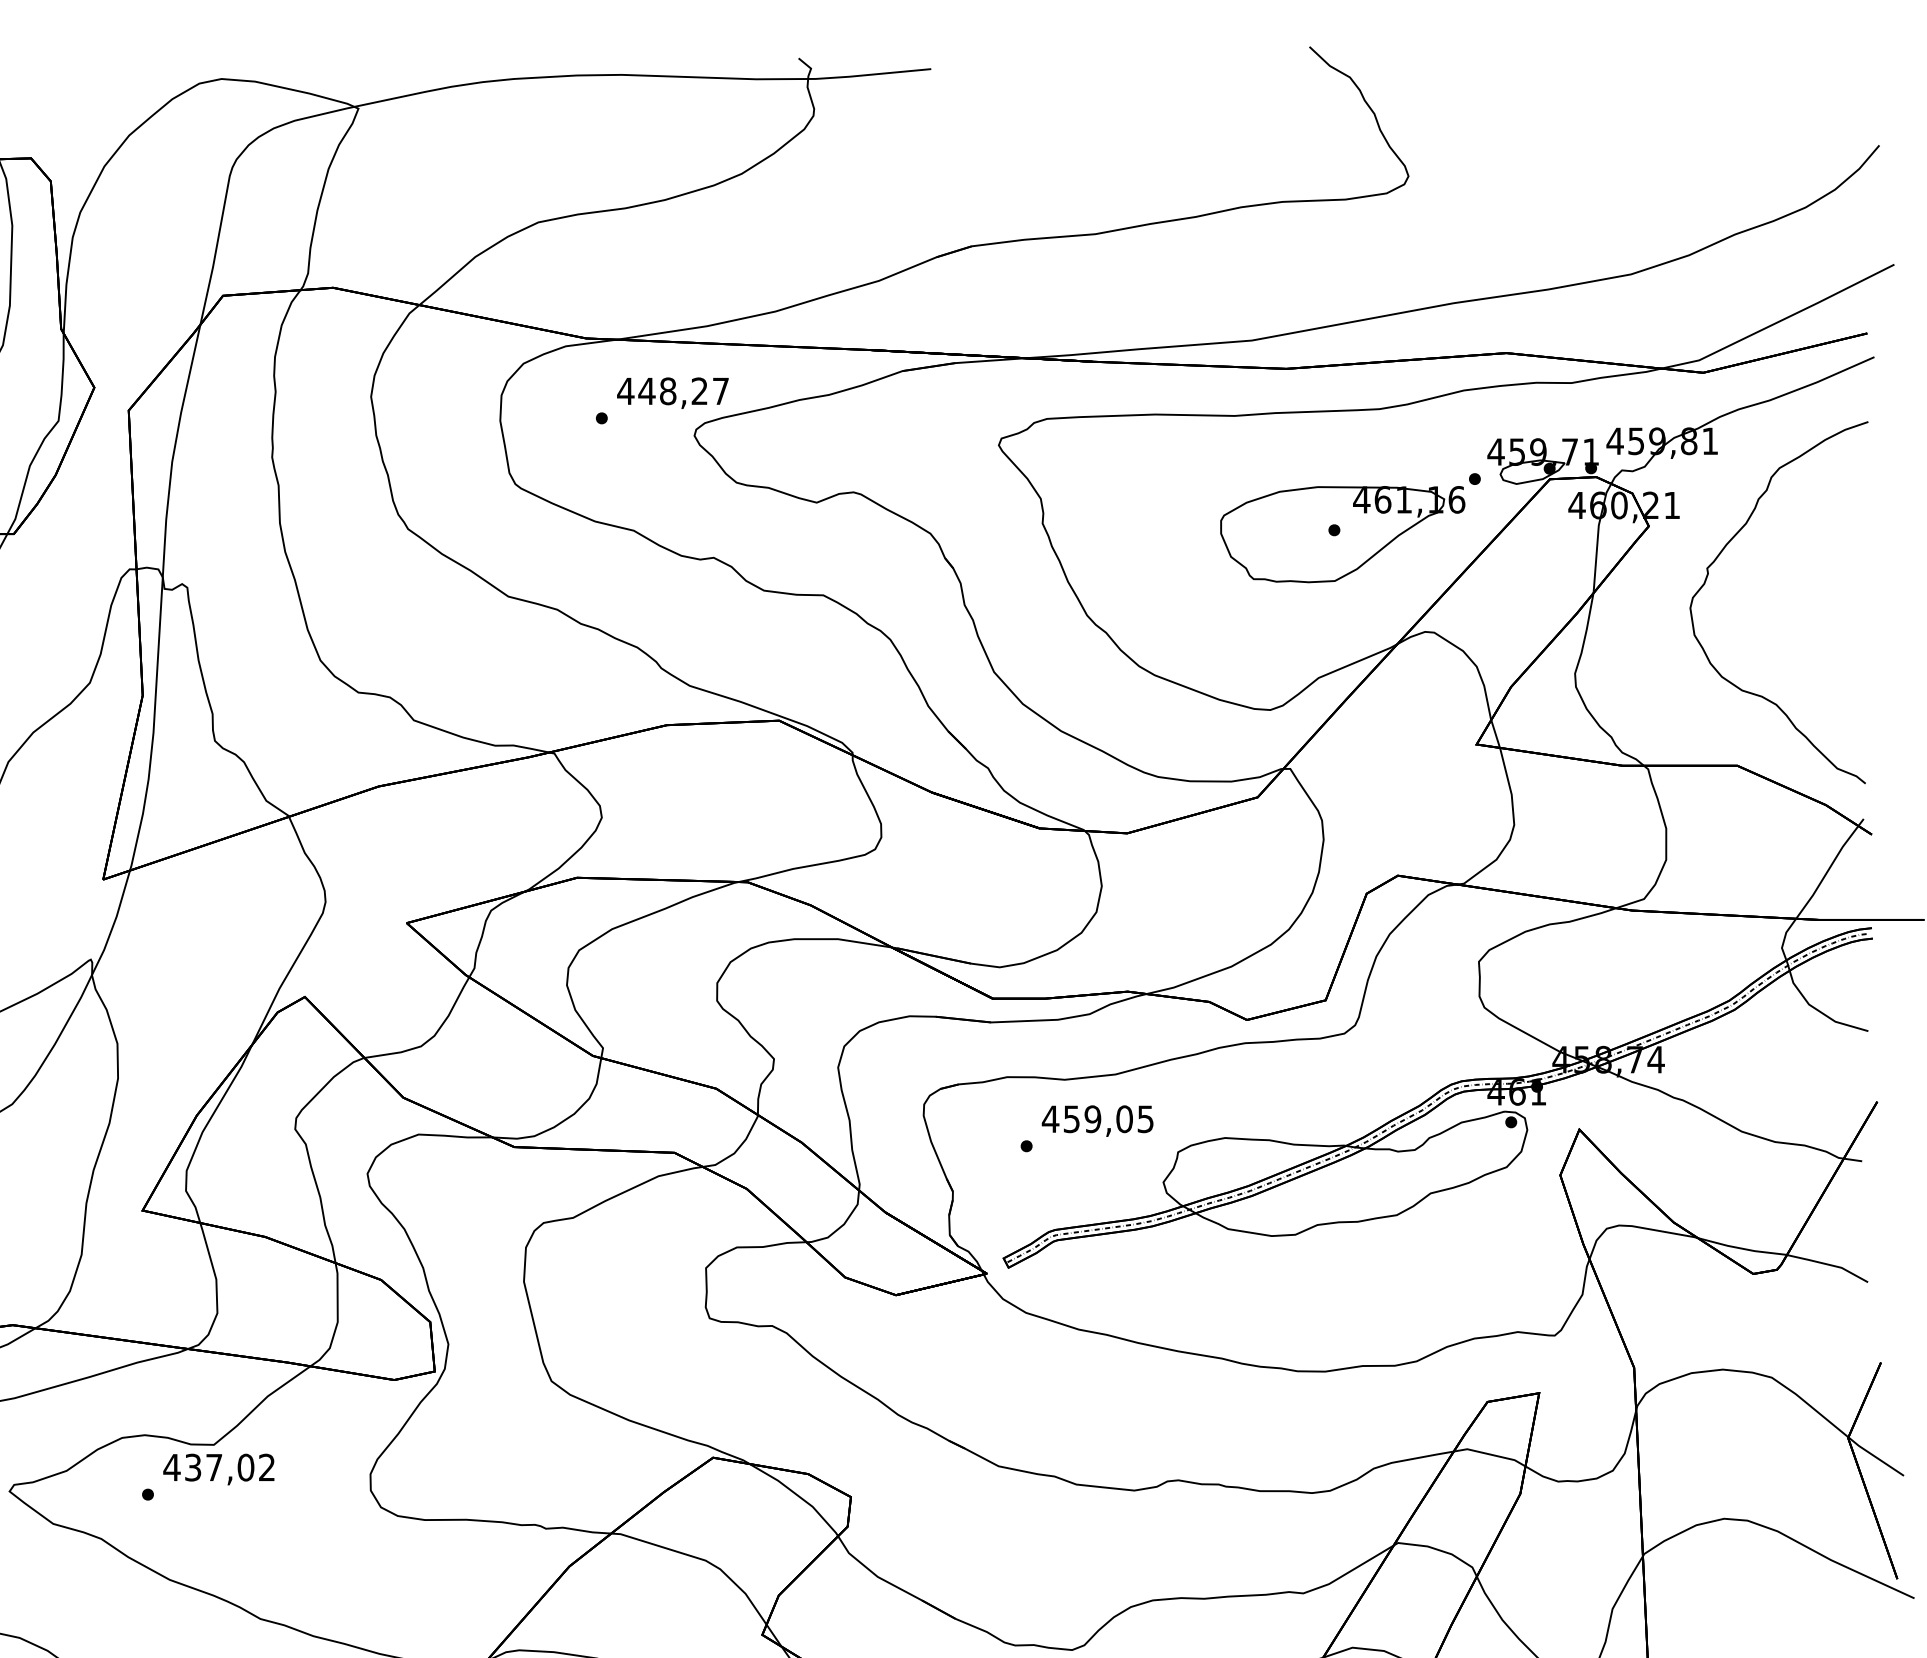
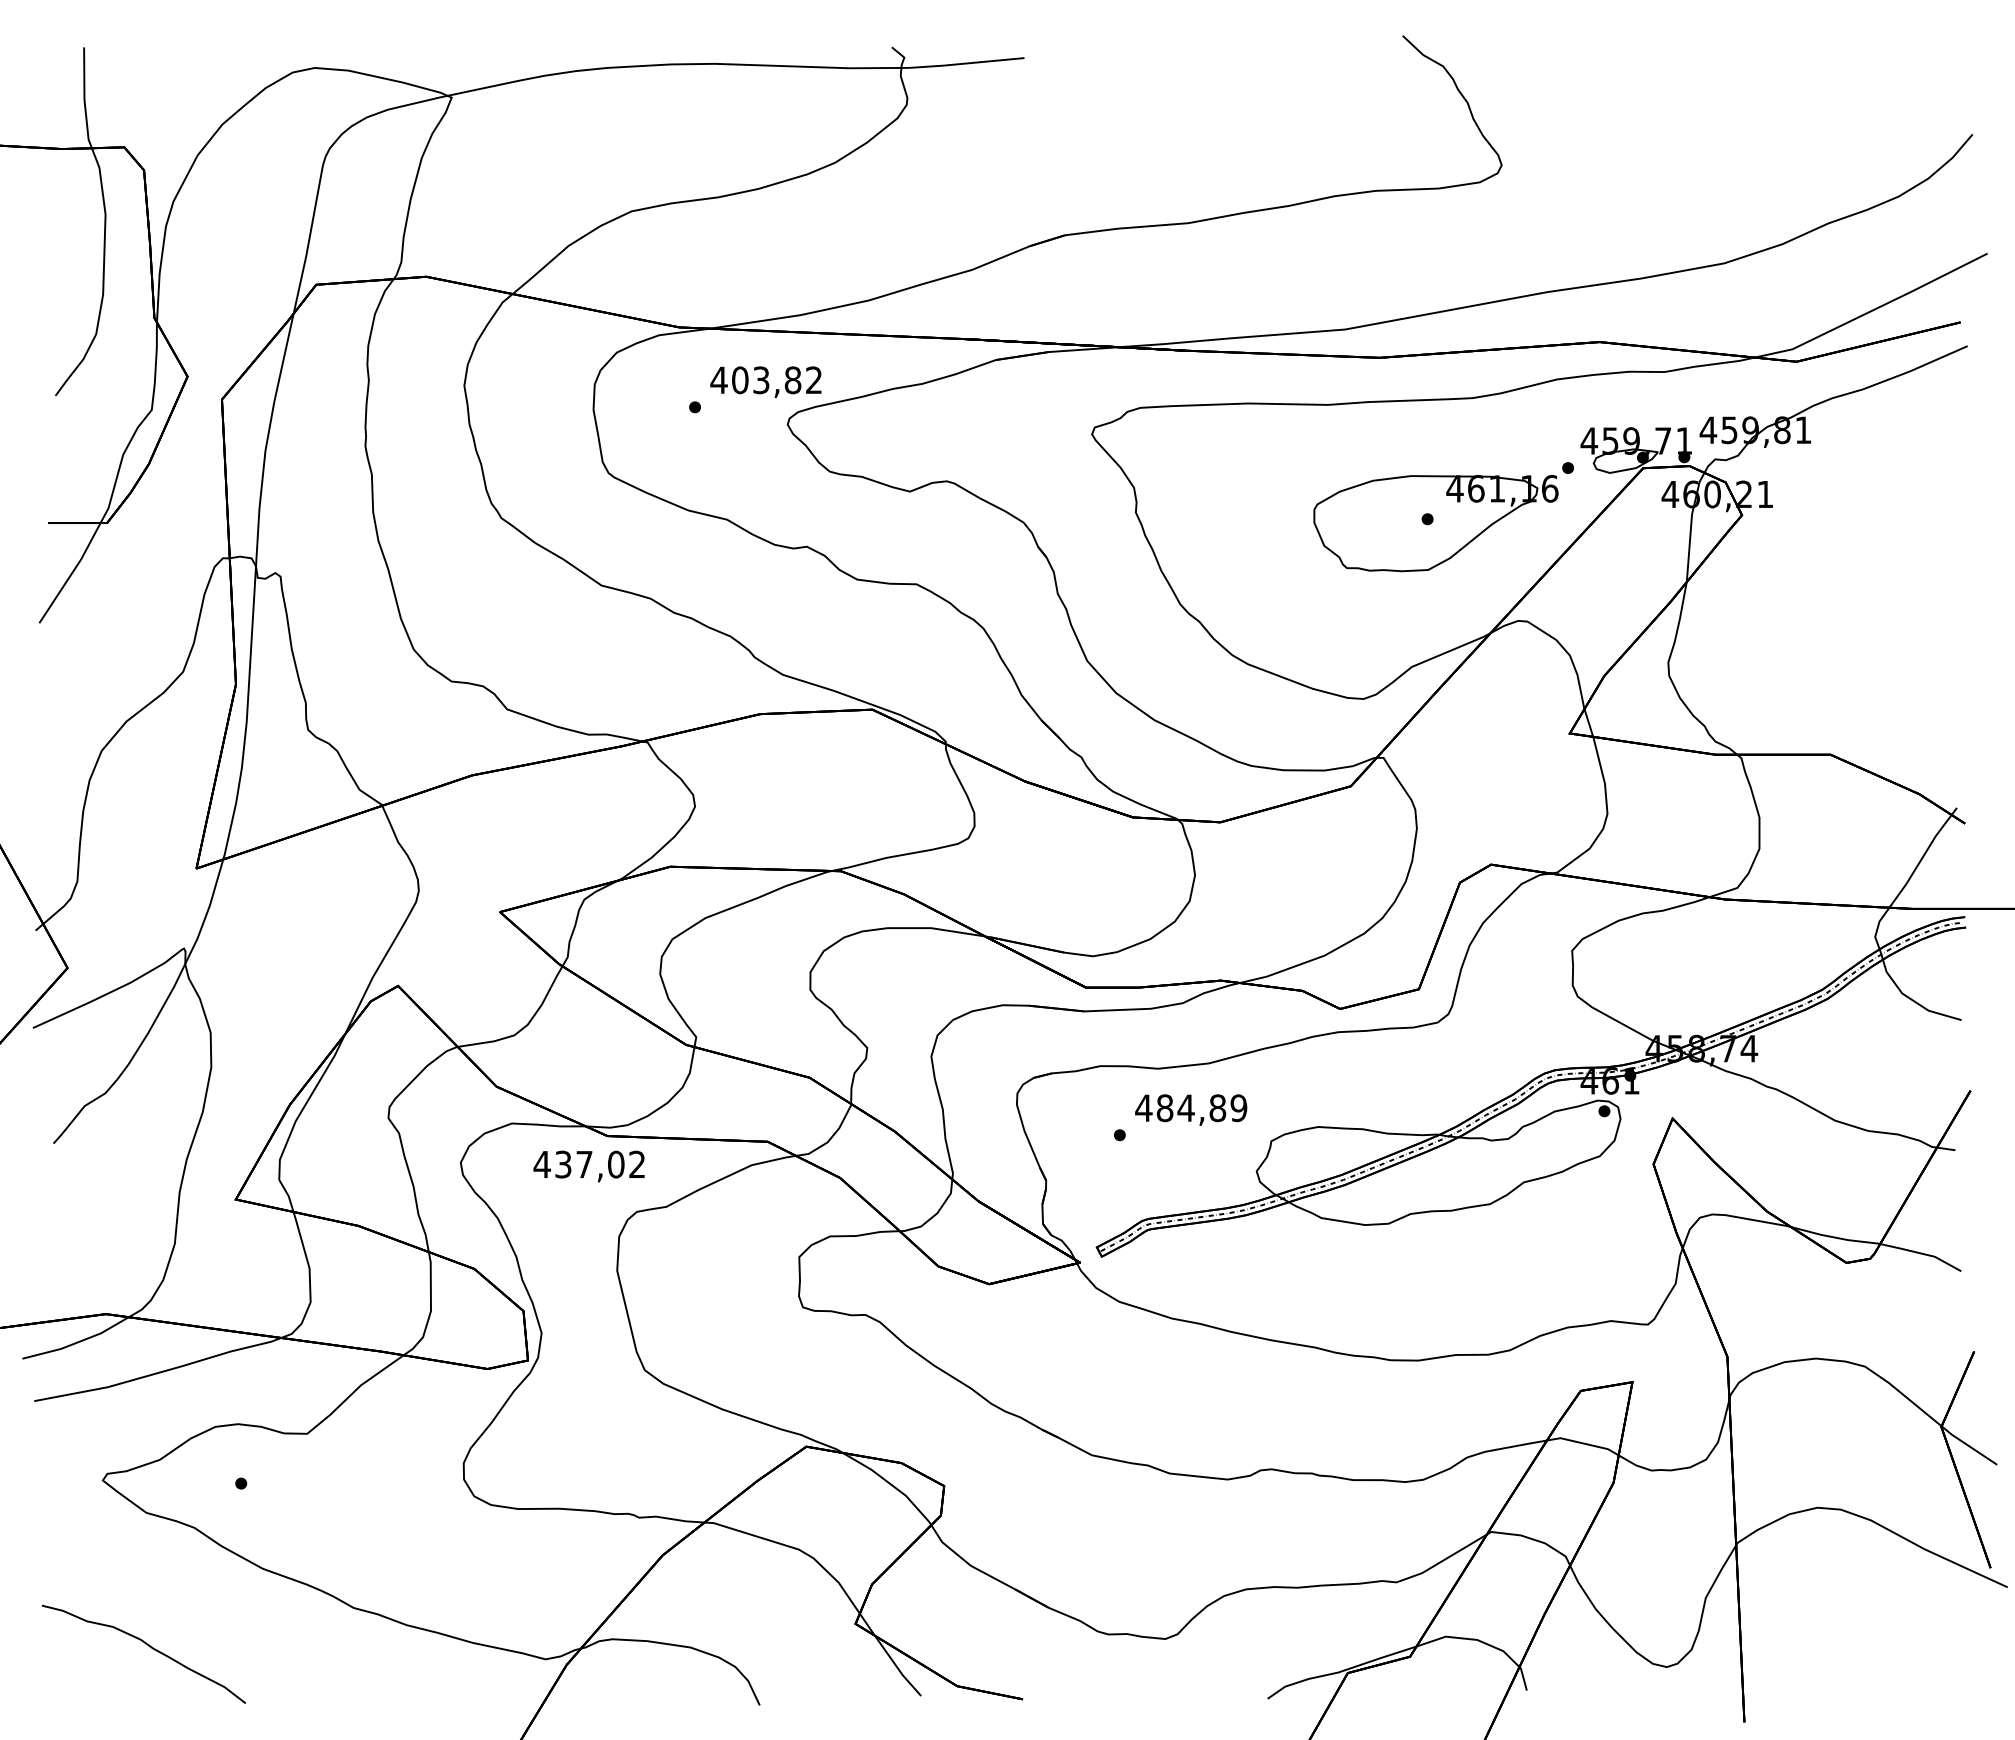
text: (683, 391) -> (776, 380), 448,27 -> 403,82
curve: (1707, 579) -> (1800, 568), removed
text: (1108, 1119) -> (1201, 1108), 459,05 -> 484,89
text: (218, 1469) -> (588, 1166), moved

